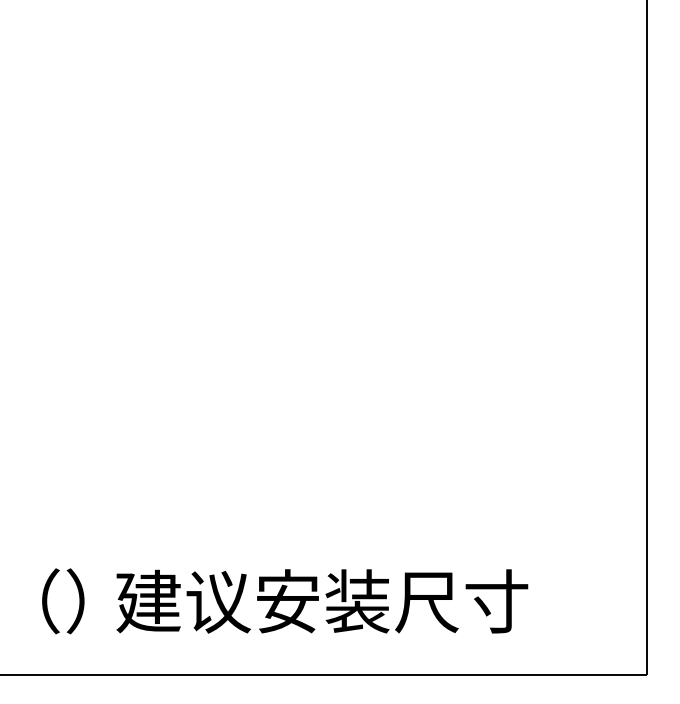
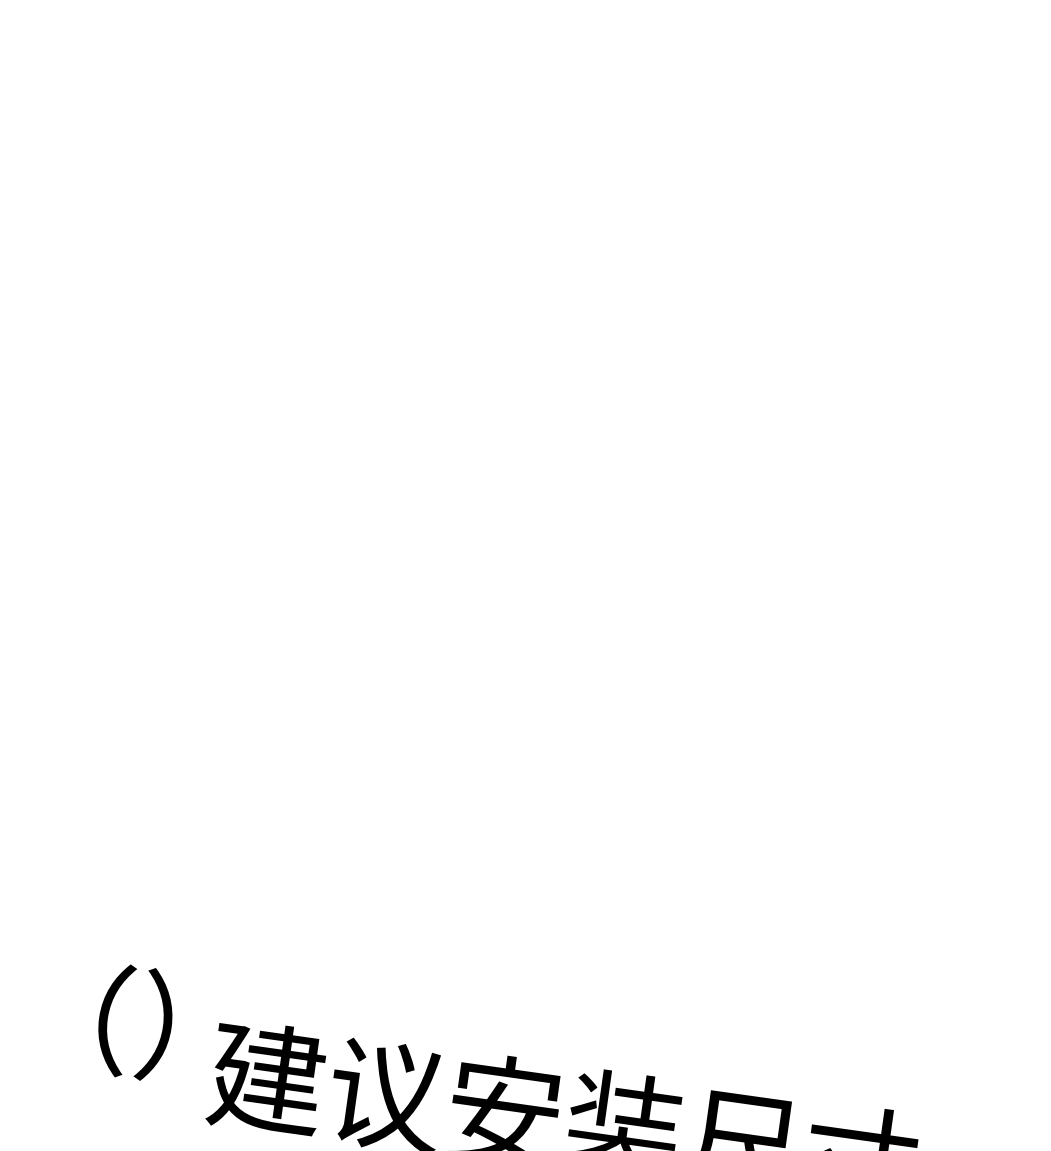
text: (63, 601) -> (135, 1023), moved

